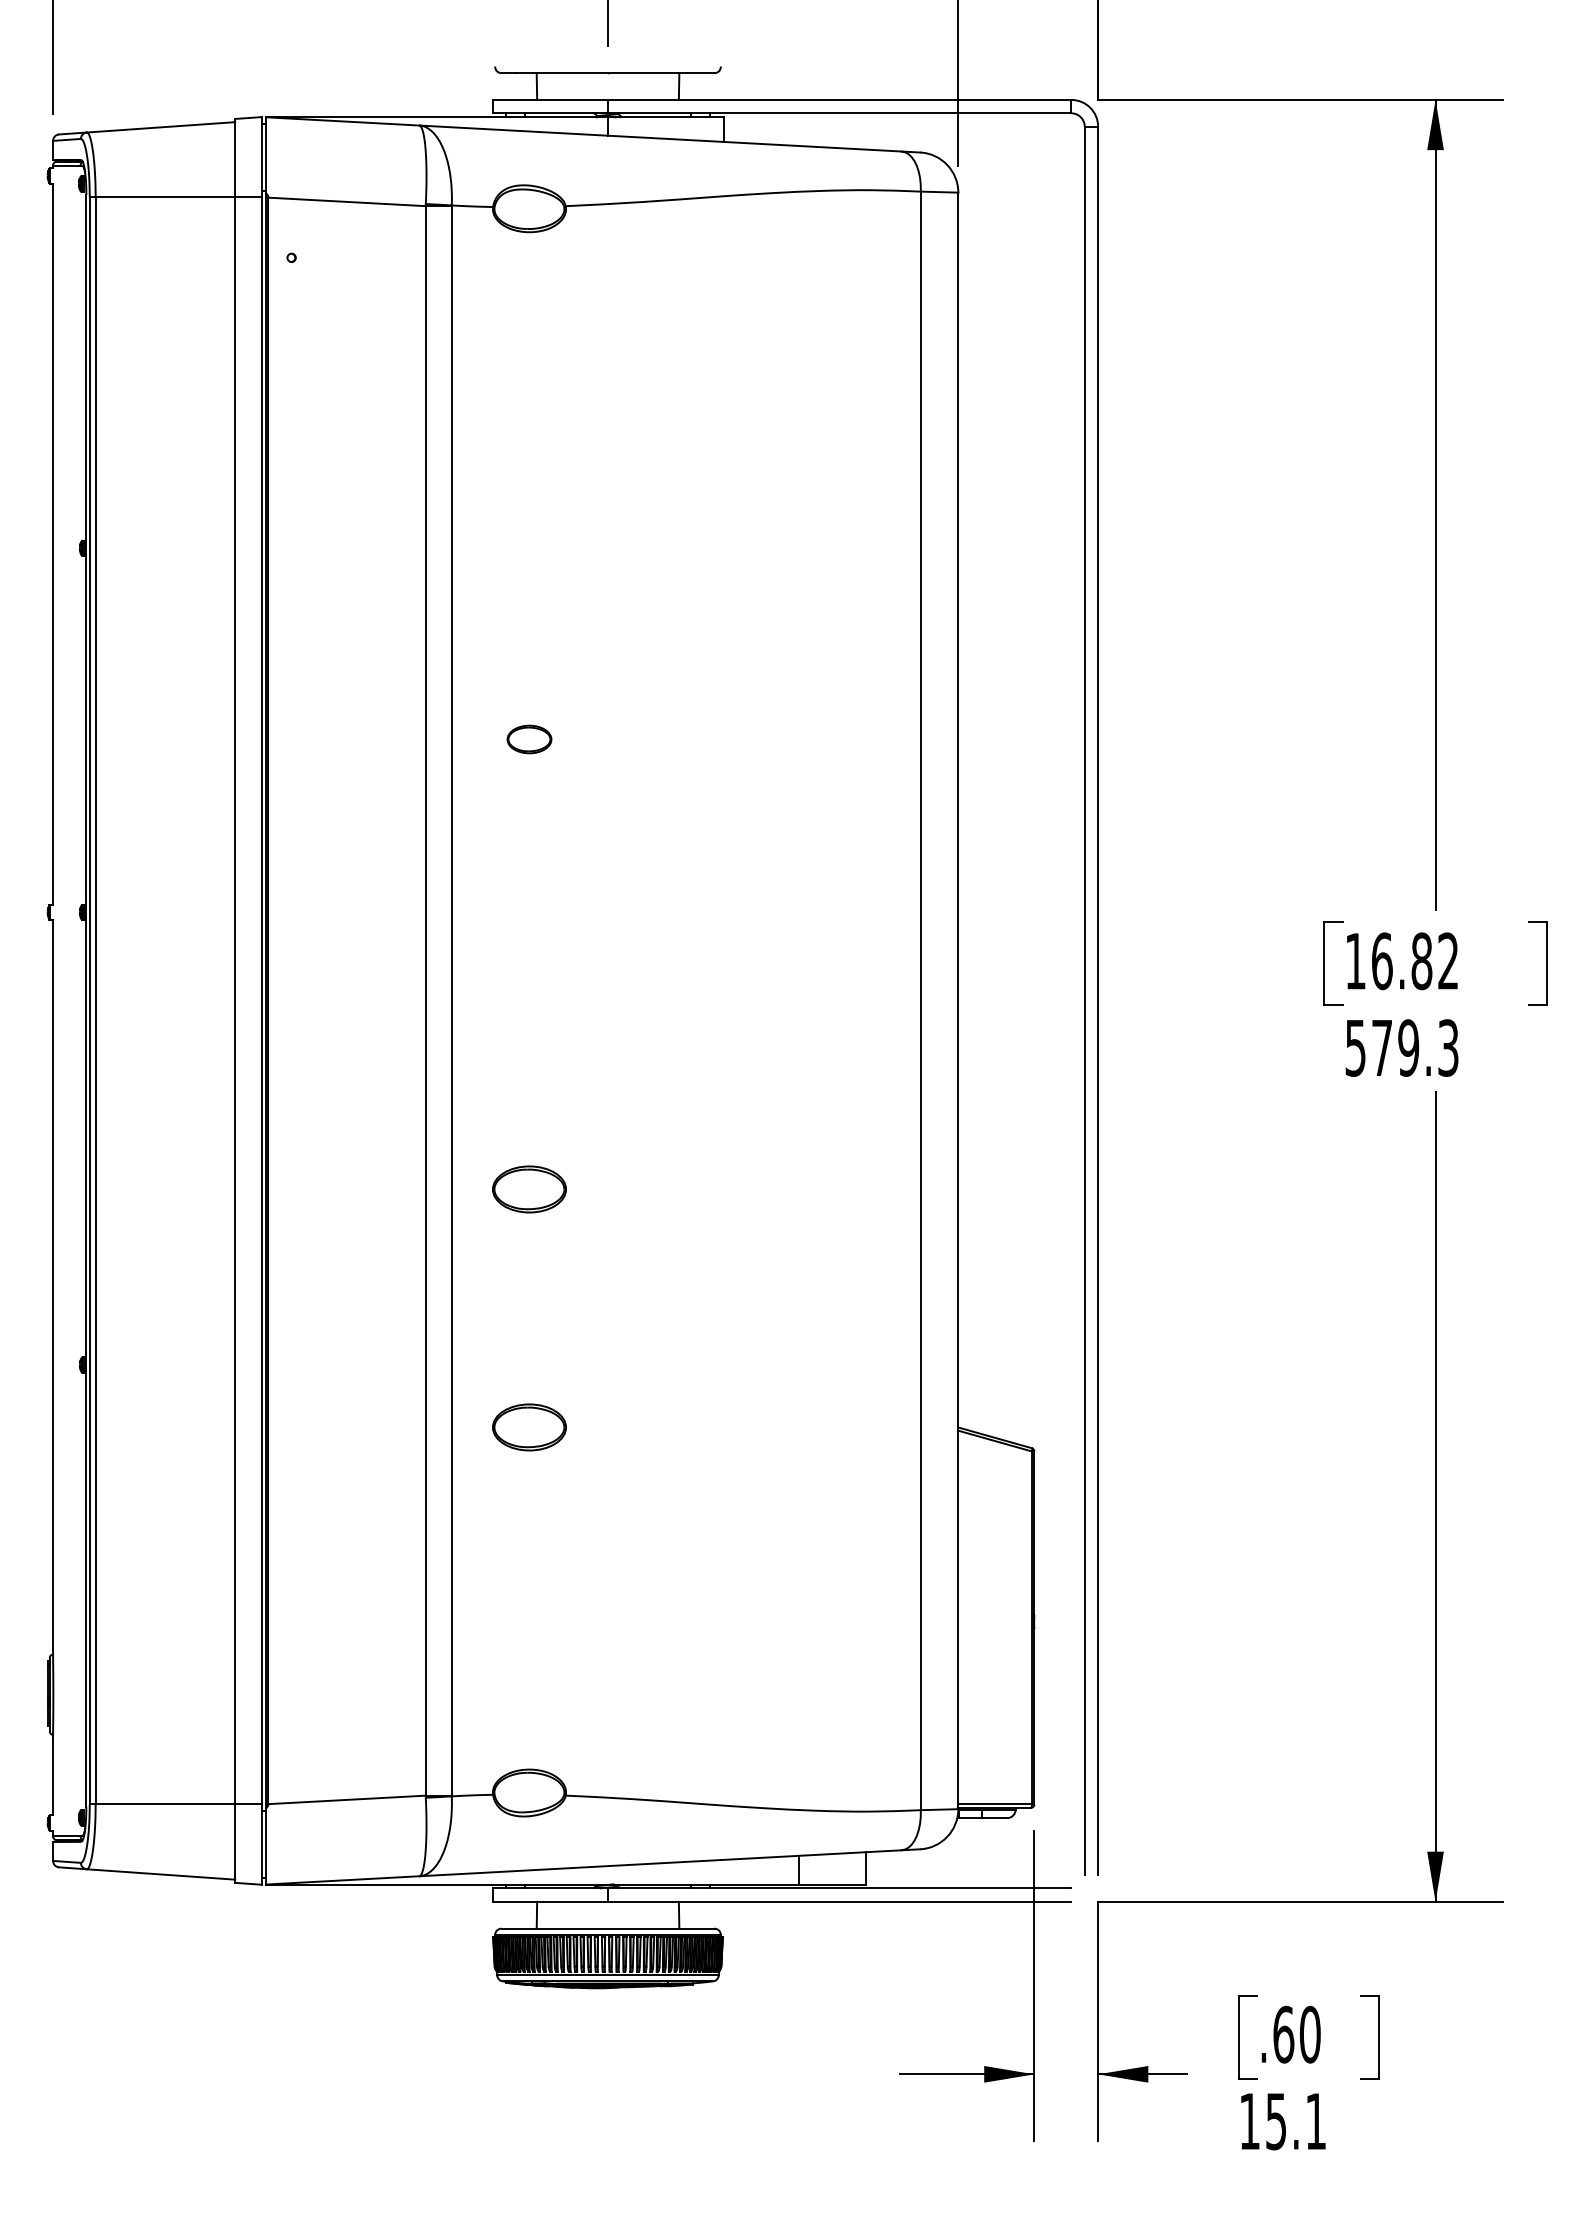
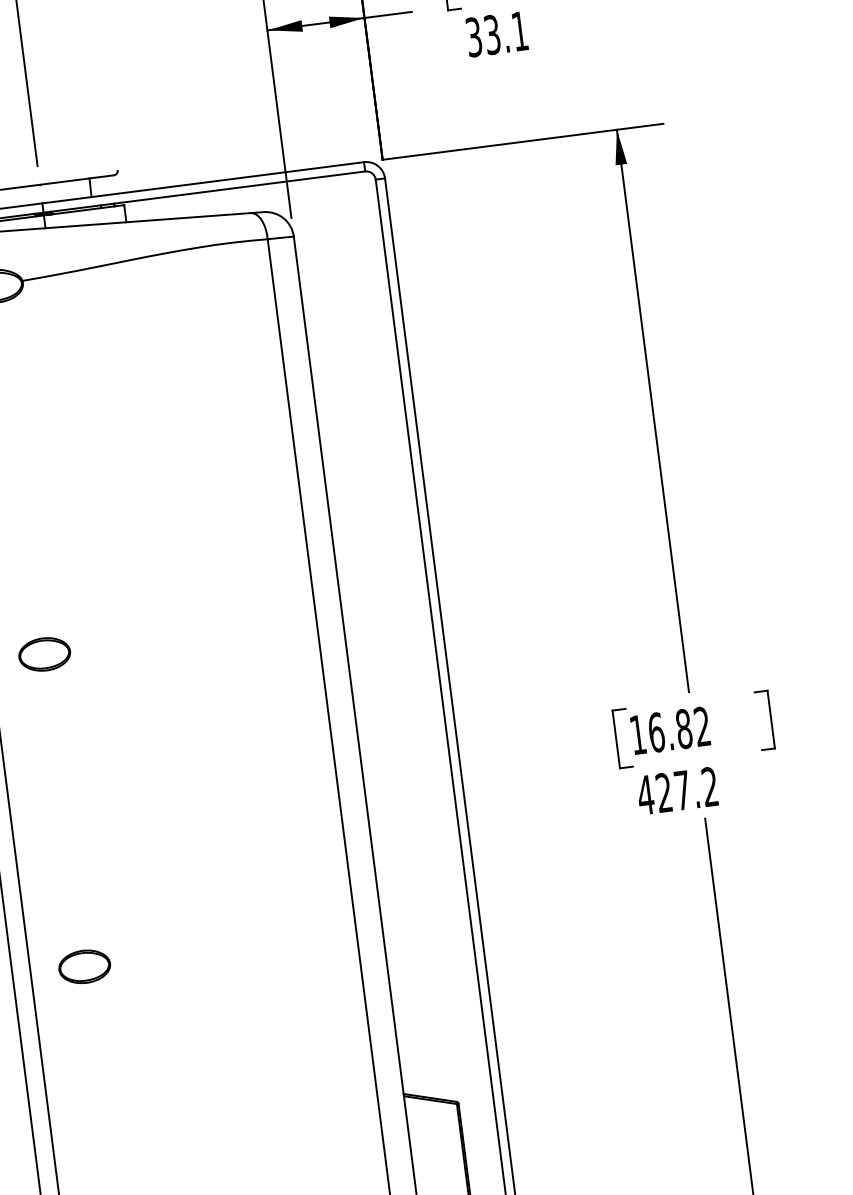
part: (529, 739) -> (44, 654), size x1.67
text: (1401, 1047) -> (677, 790), 579.3 -> 427.2
part: (529, 1427) -> (105, 1132), removed

